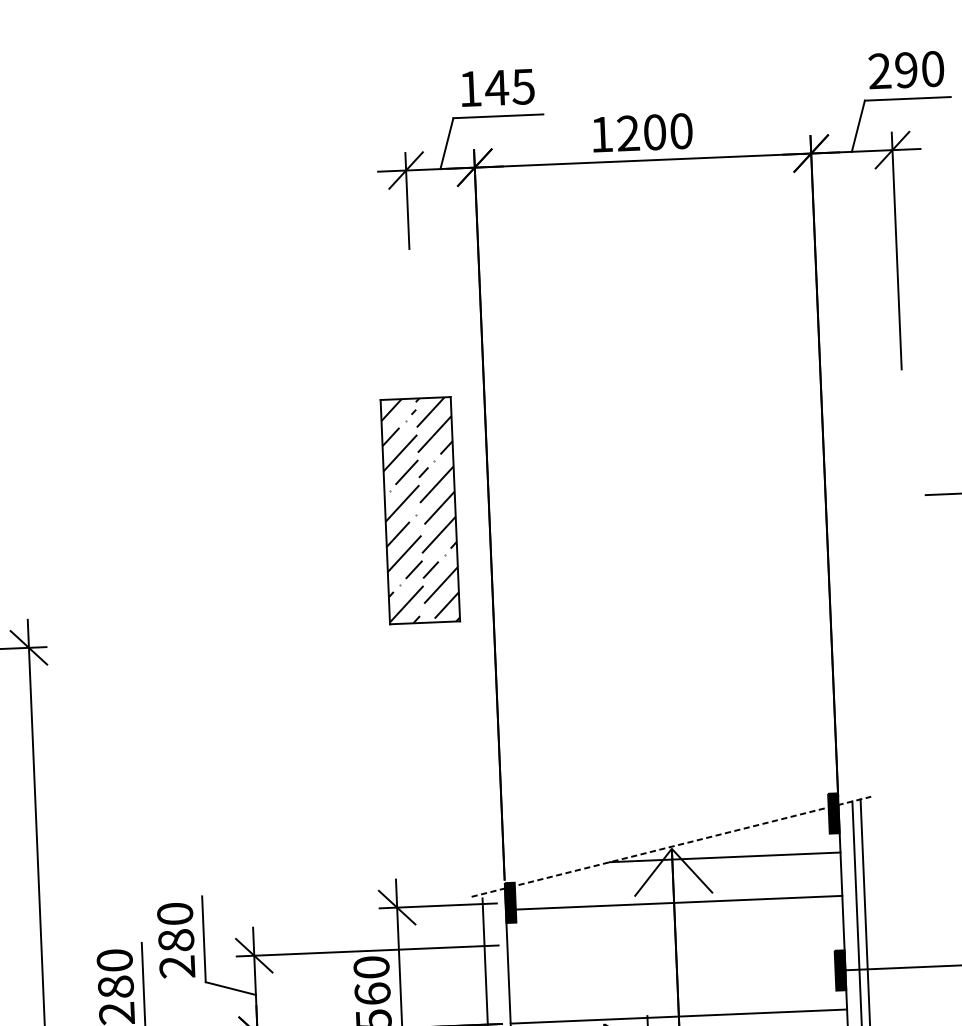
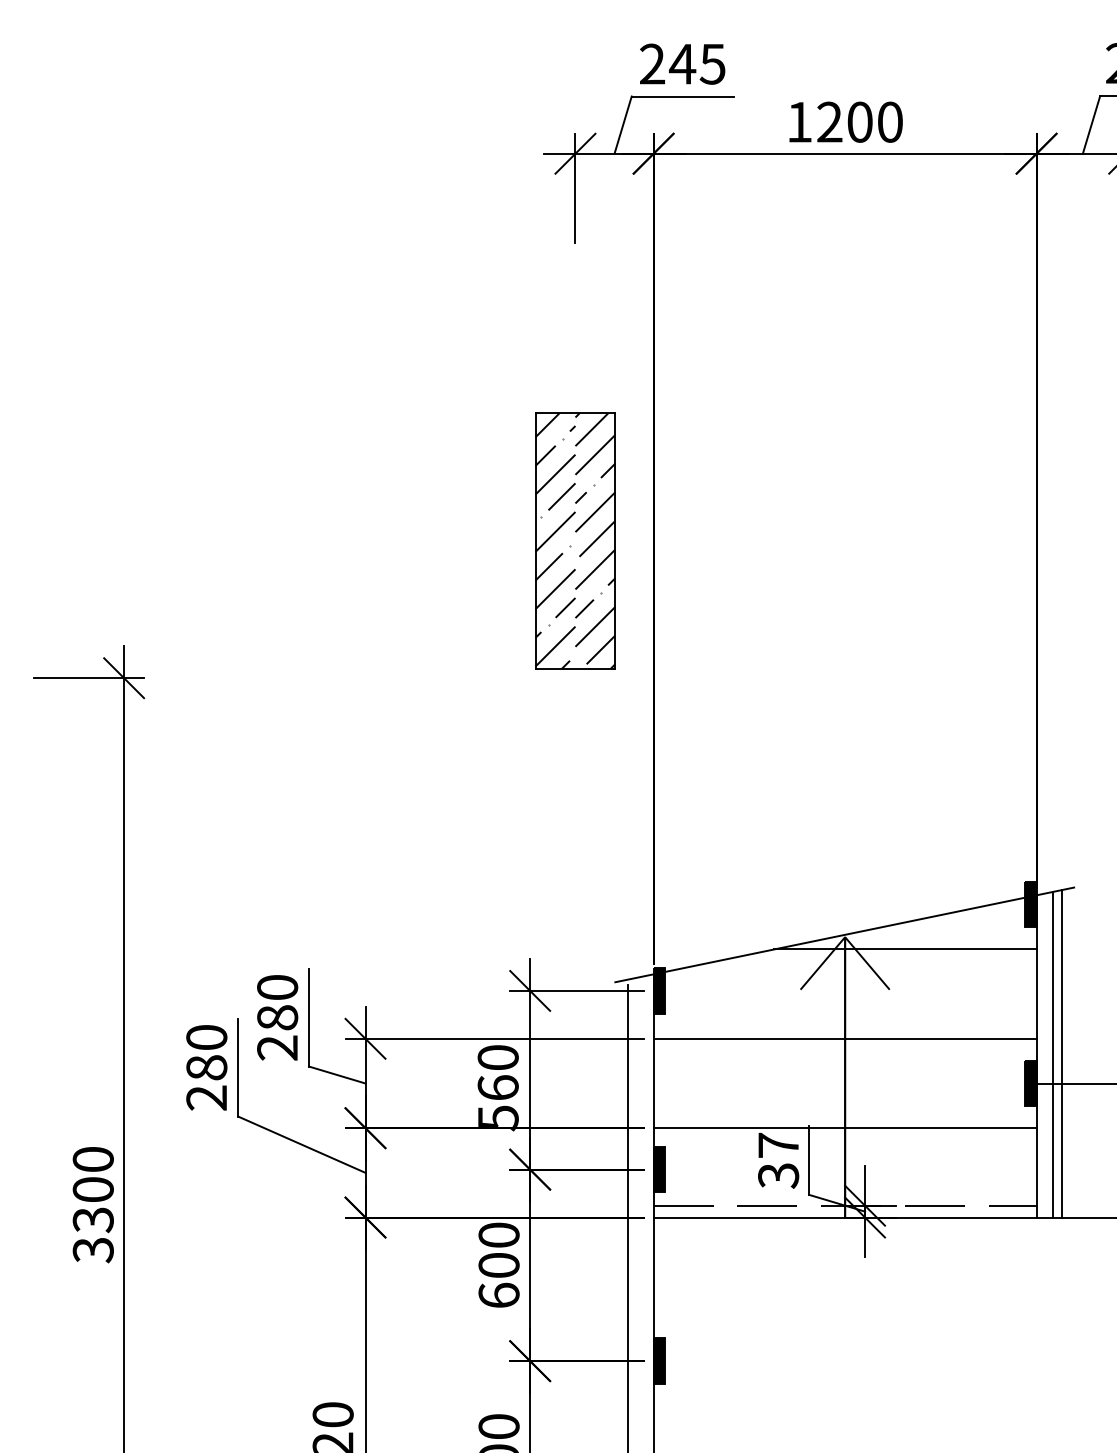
text: (470, 88) -> (652, 63), 145 -> 245
line: (672, 846) -> (845, 934), dashed -> solid
line: (673, 902) -> (844, 1038), moved

